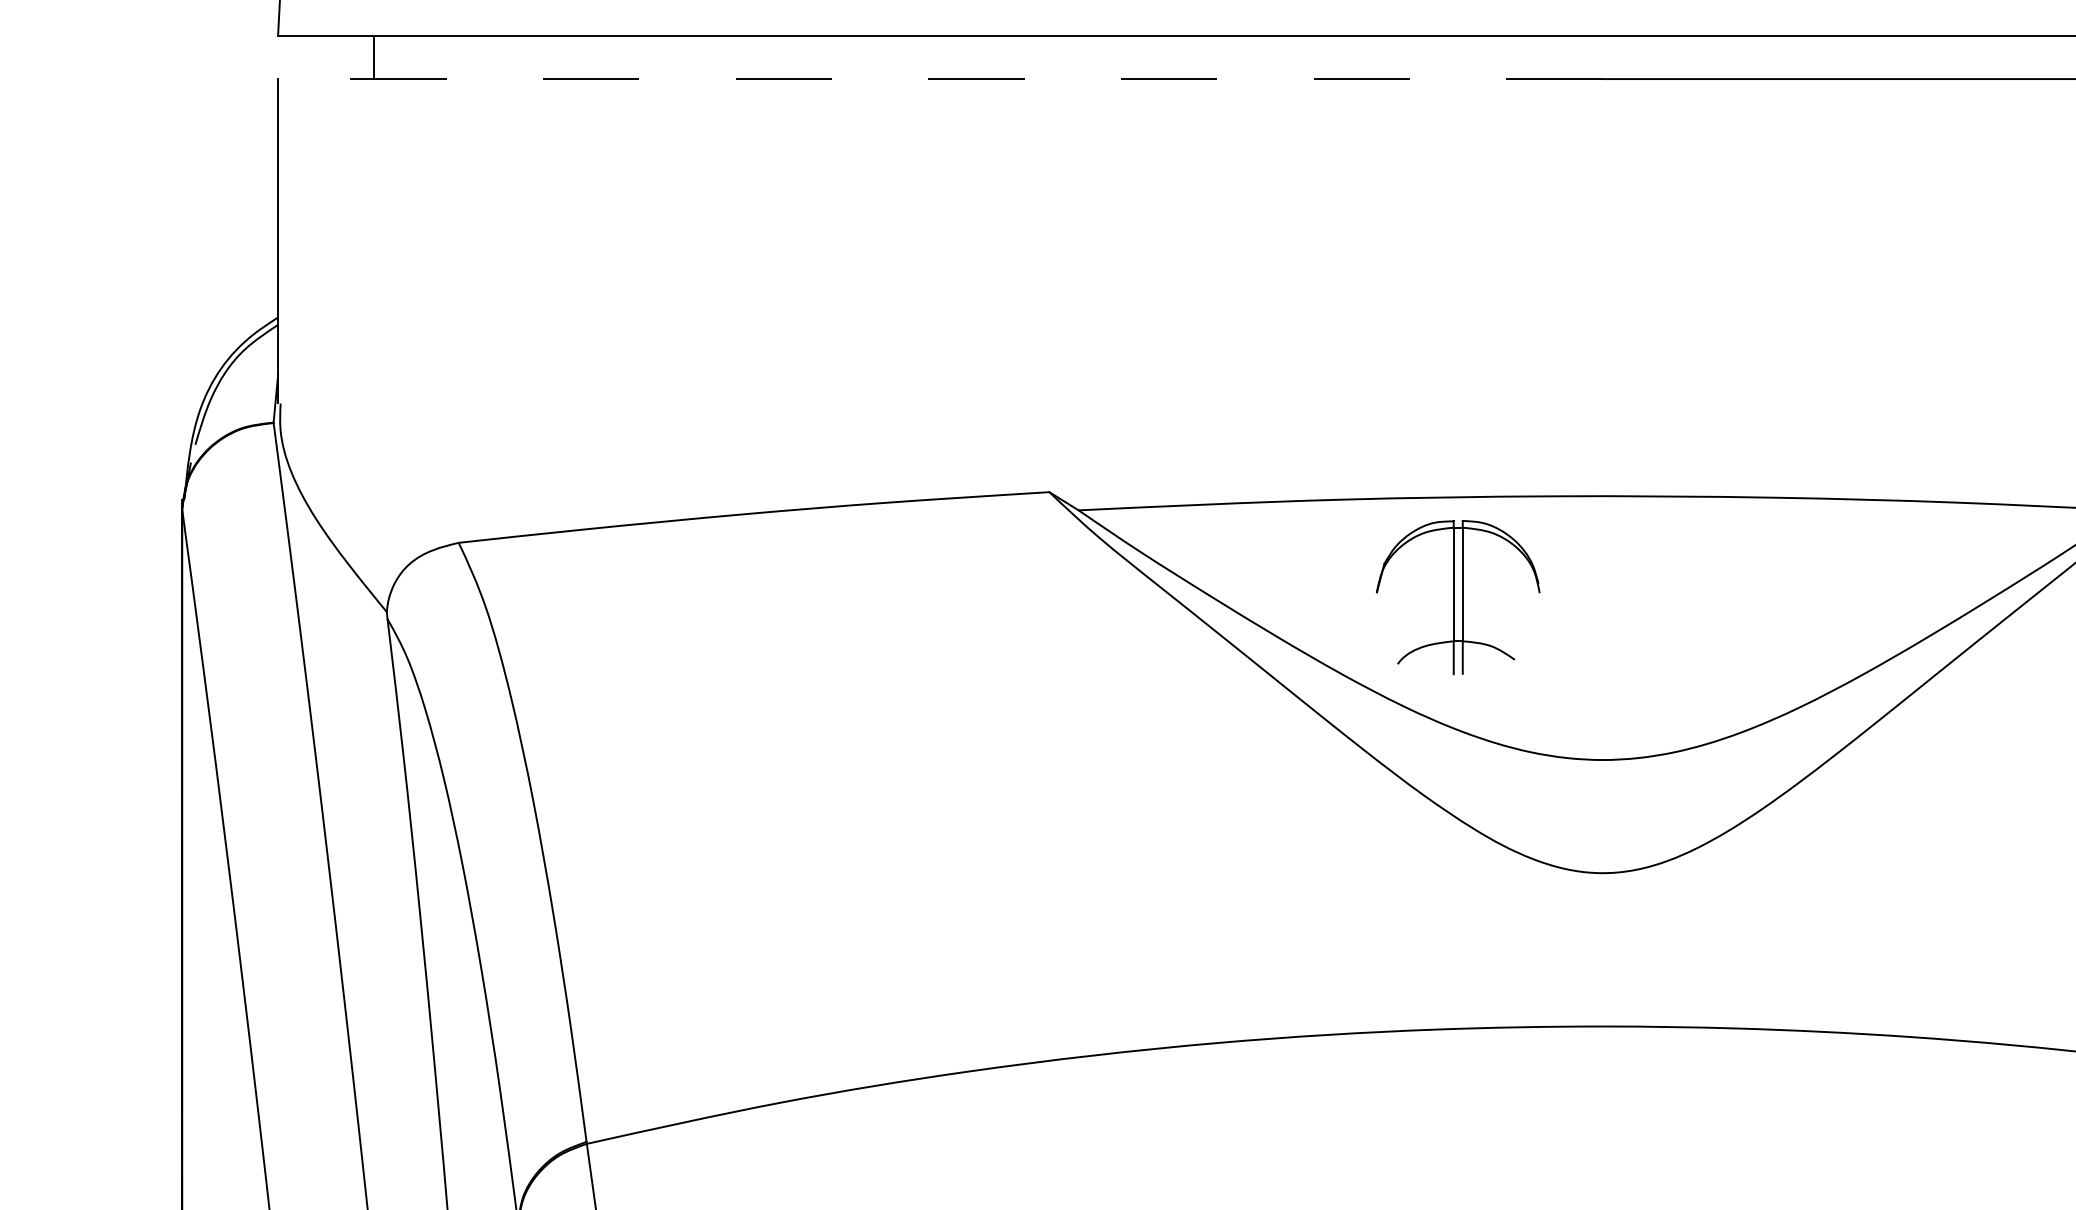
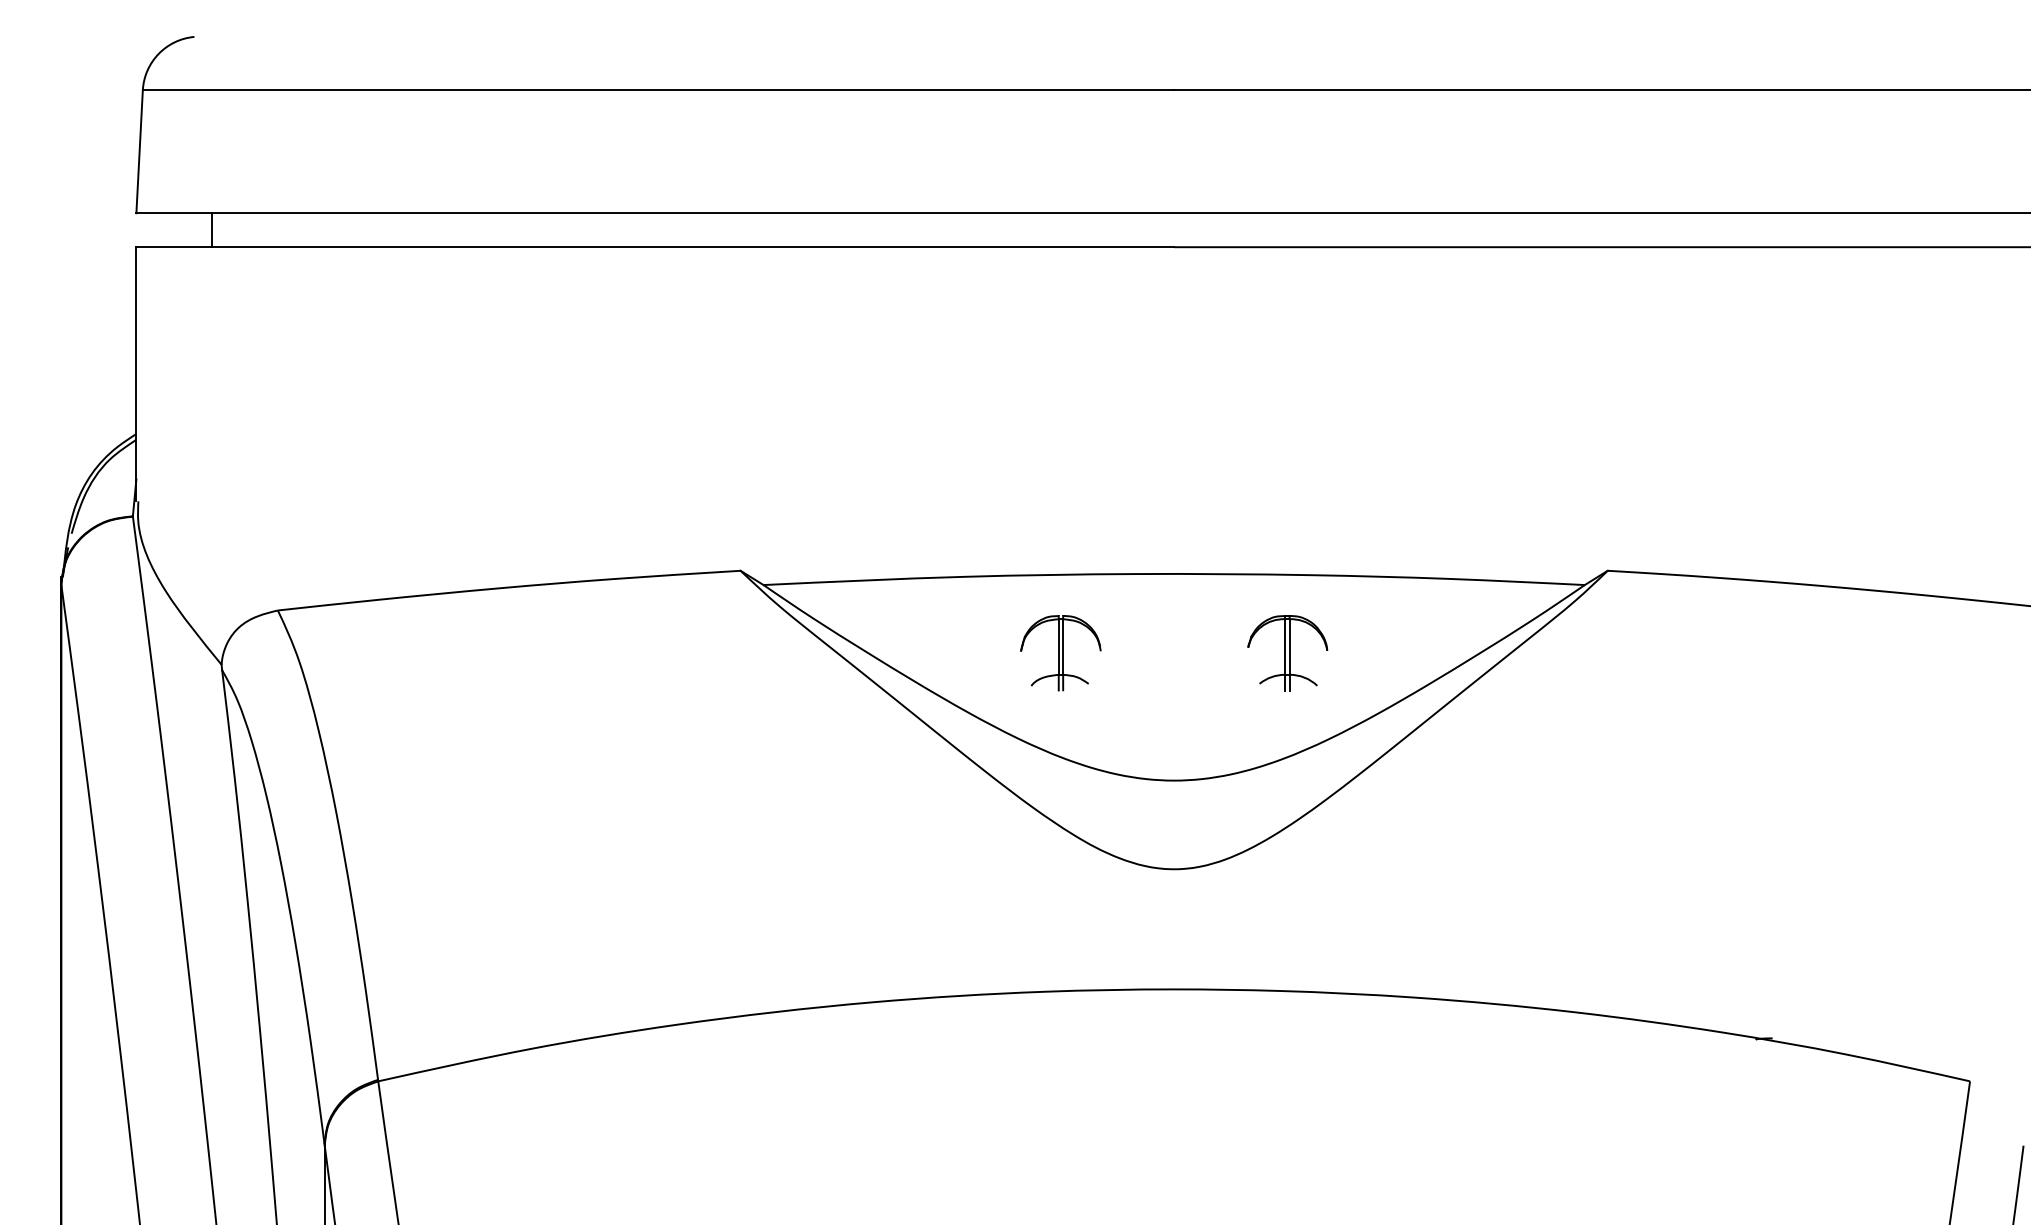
line: (940, 79) -> (655, 247), dashed -> solid
part: (1457, 597) -> (1060, 653), size x0.62
part: (1747, 597) -> (1287, 653), added

